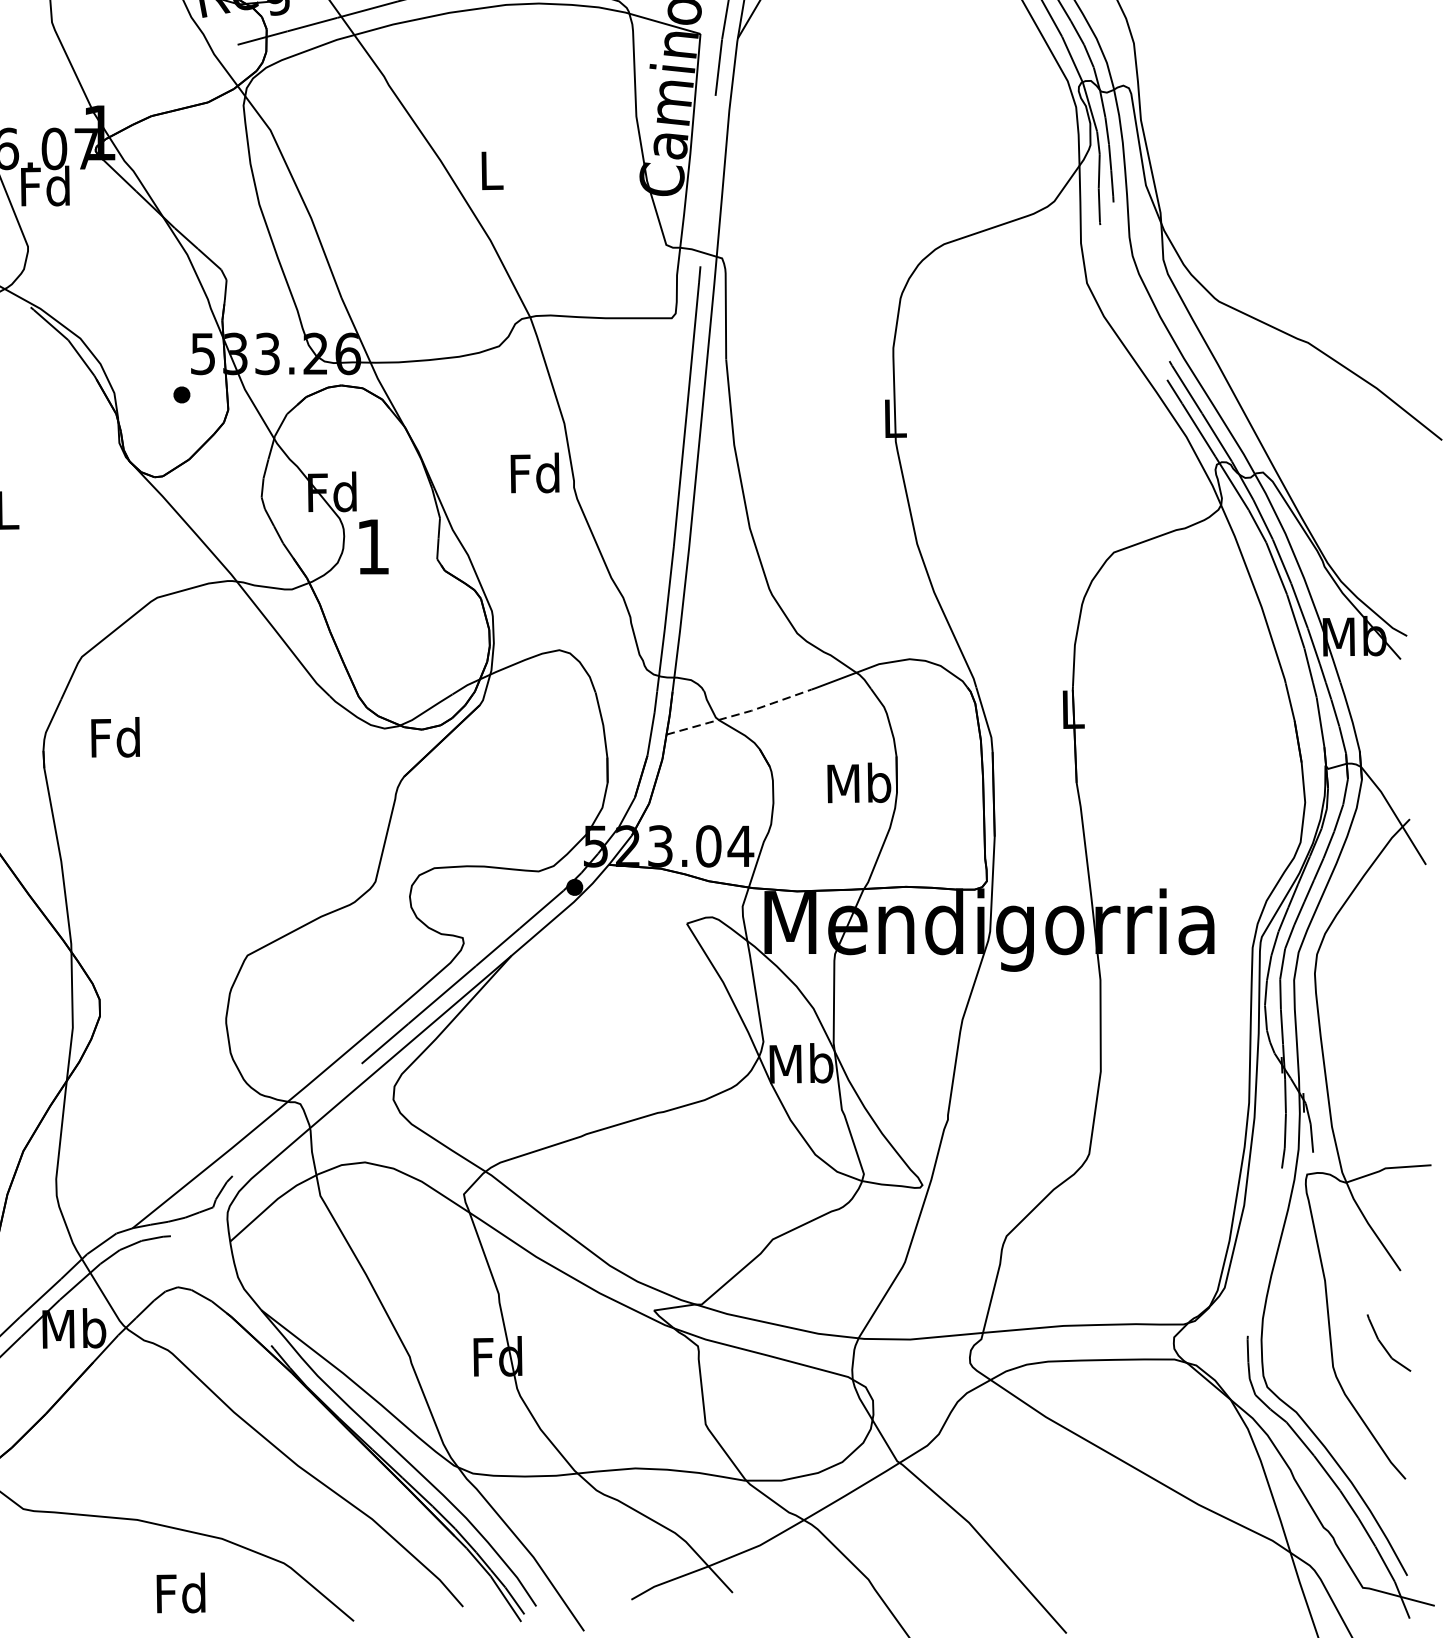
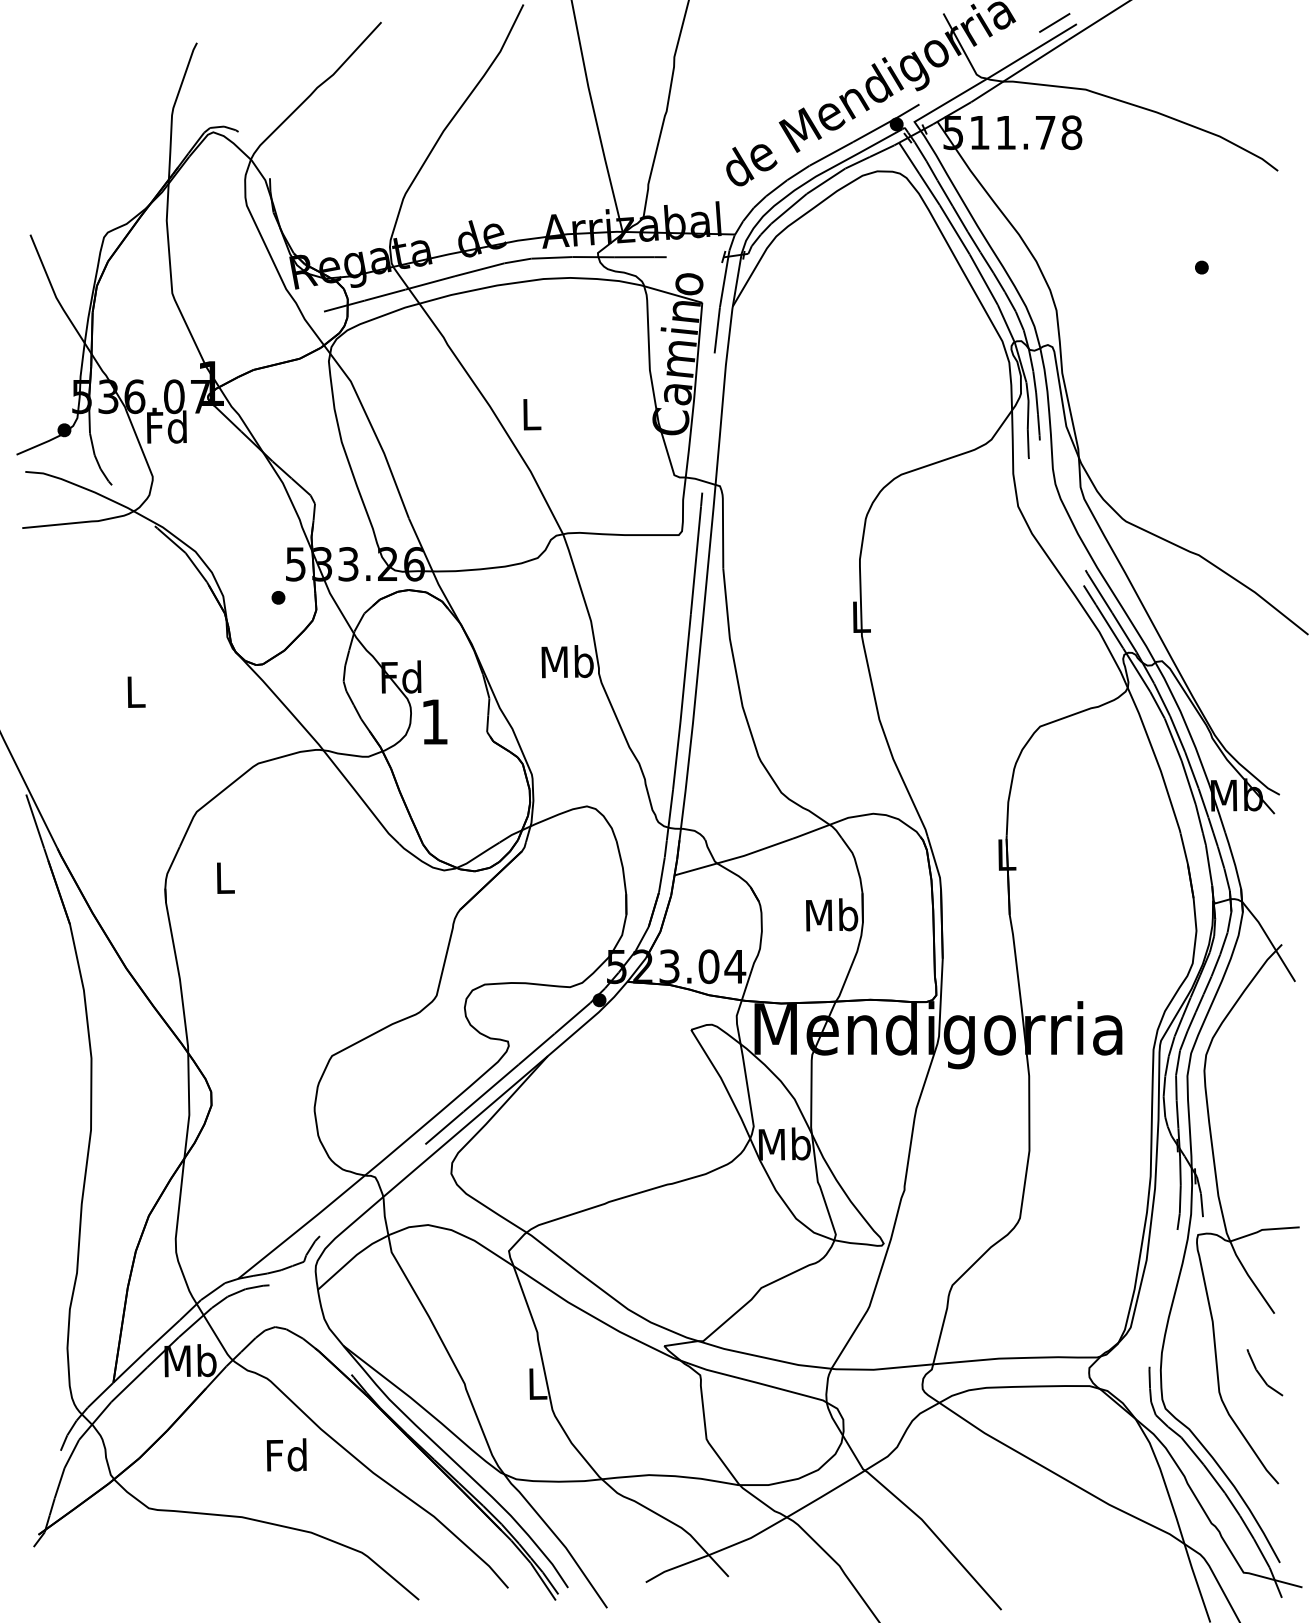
text: (535, 472) -> (567, 661), Fd -> Mb
line: (738, 713) -> (733, 858), dashed -> solid
text: (115, 737) -> (224, 877), Fd -> L
text: (497, 1356) -> (536, 1383), Fd -> L
text: (180, 1592) -> (286, 1454), moved

